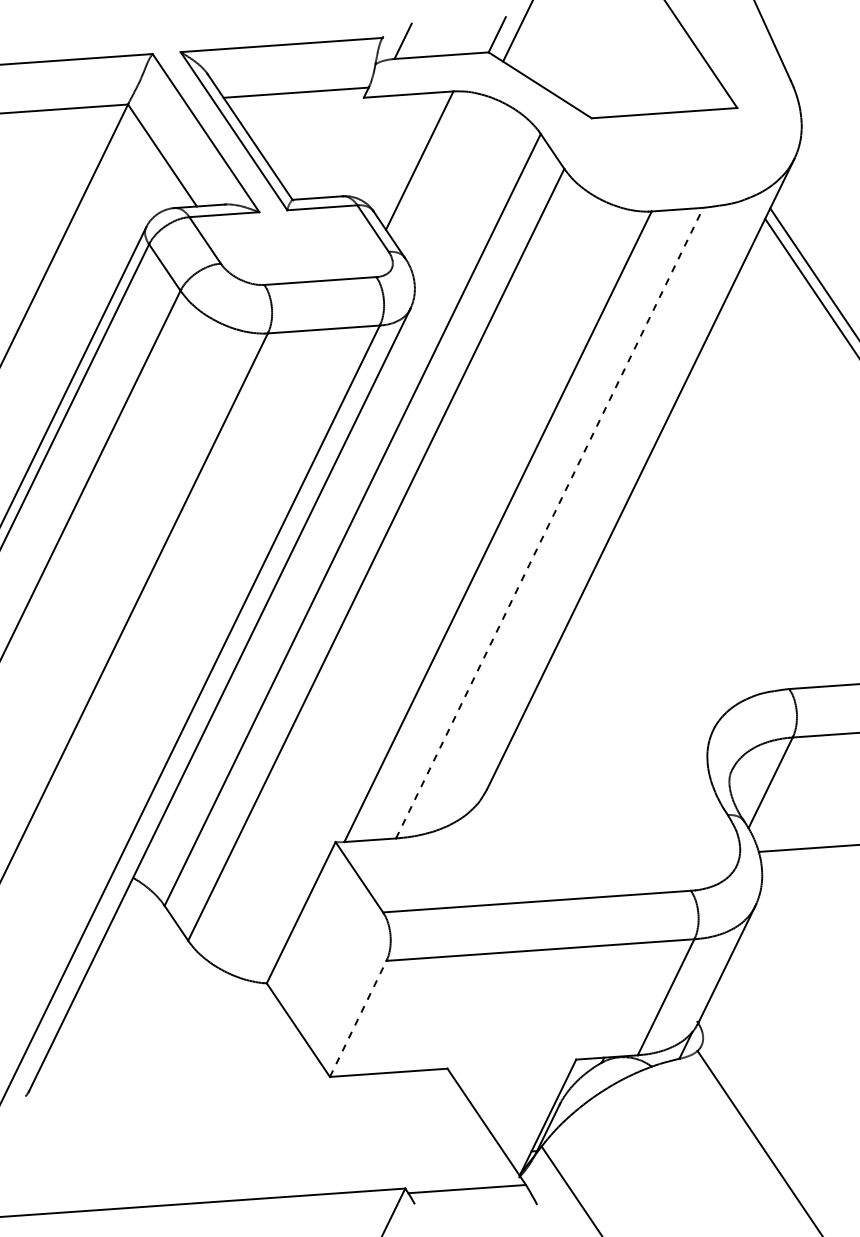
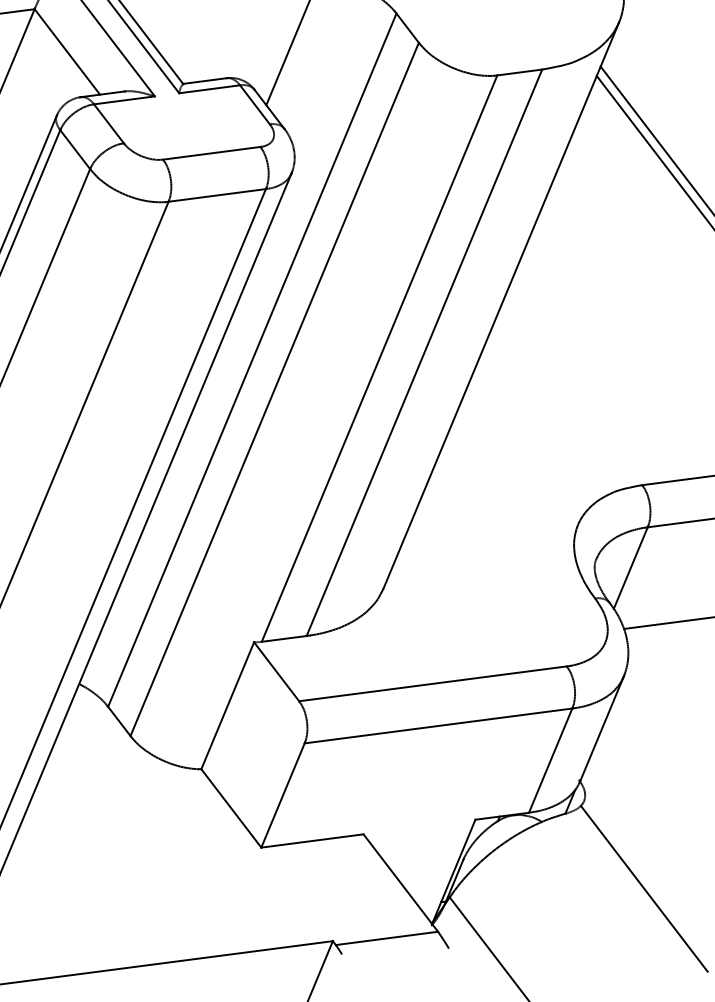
line: (549, 523) -> (424, 353), dashed -> solid
line: (358, 1018) -> (283, 795), dashed -> solid

